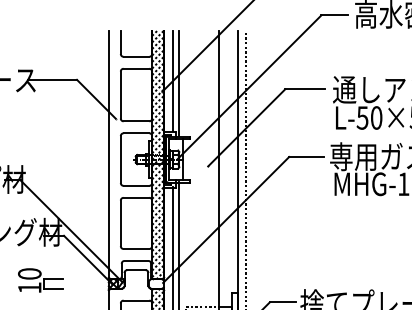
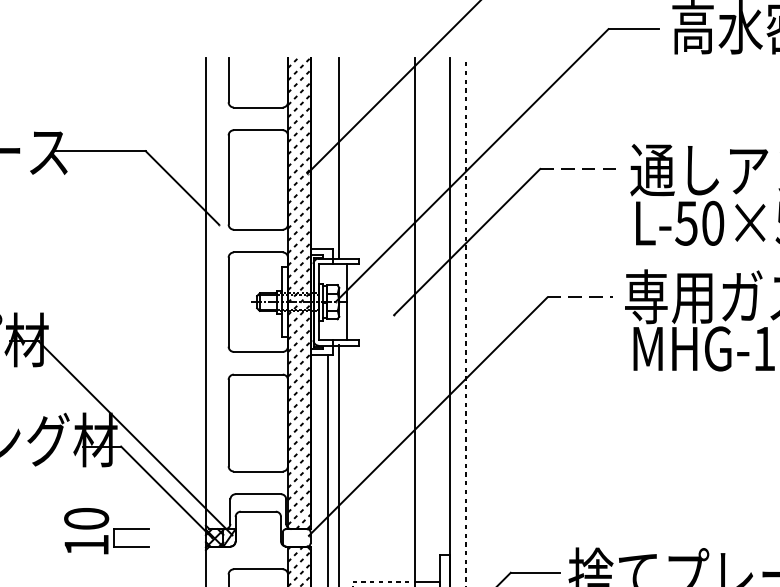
line: (173, 80) -> (328, 152), removed
line: (304, 89) -> (576, 169), solid -> dashed
line: (306, 157) -> (580, 298), solid -> dashed
part: (40, 280) -> (106, 531), moved

